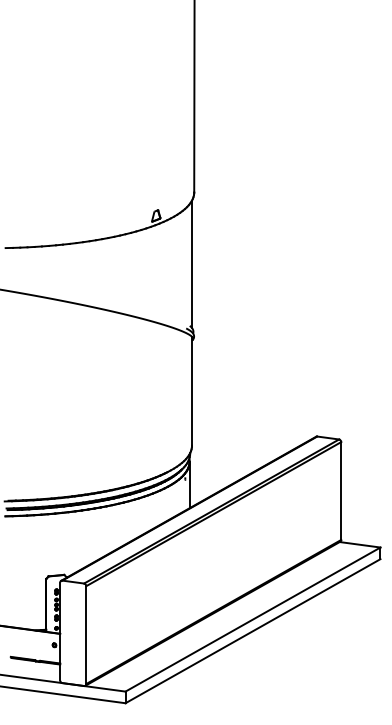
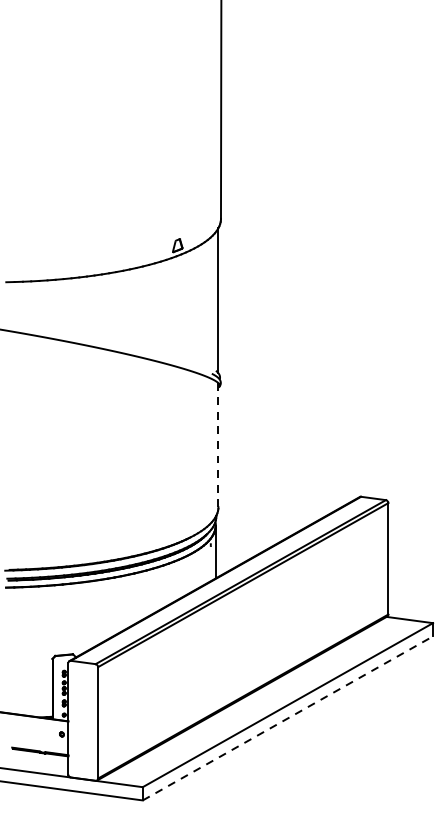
line: (192, 390) -> (219, 444), solid -> dashed
line: (253, 630) -> (288, 717), solid -> dashed

